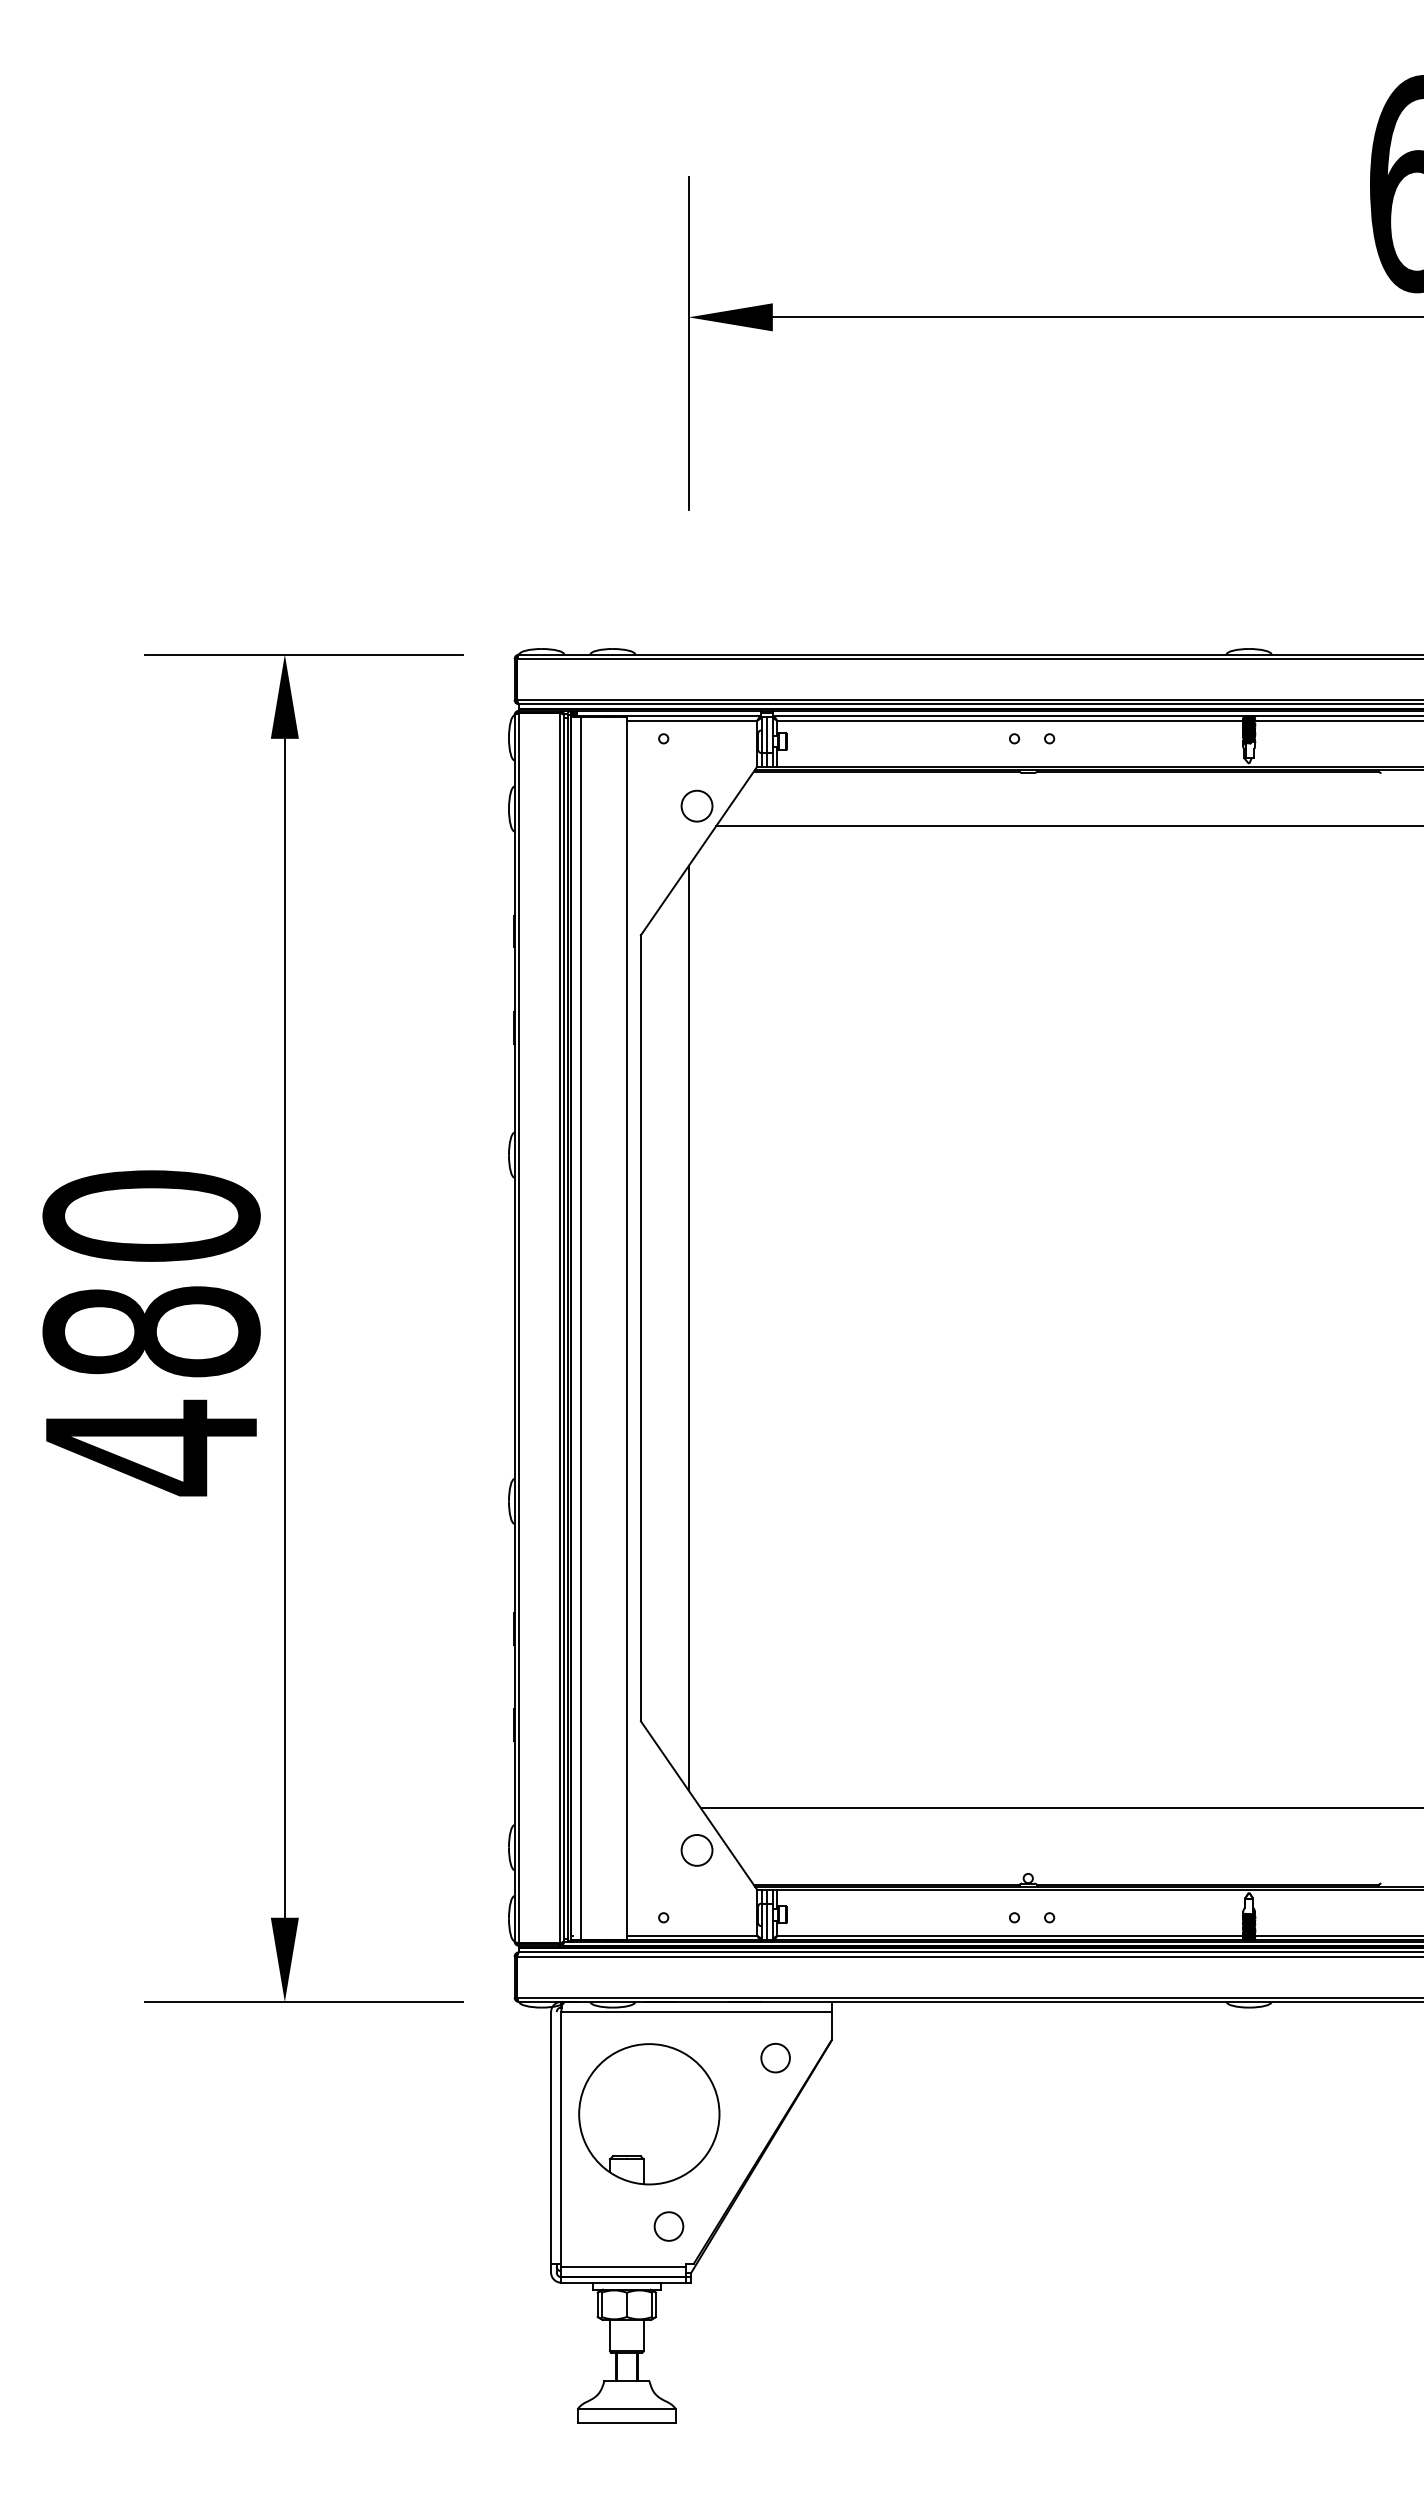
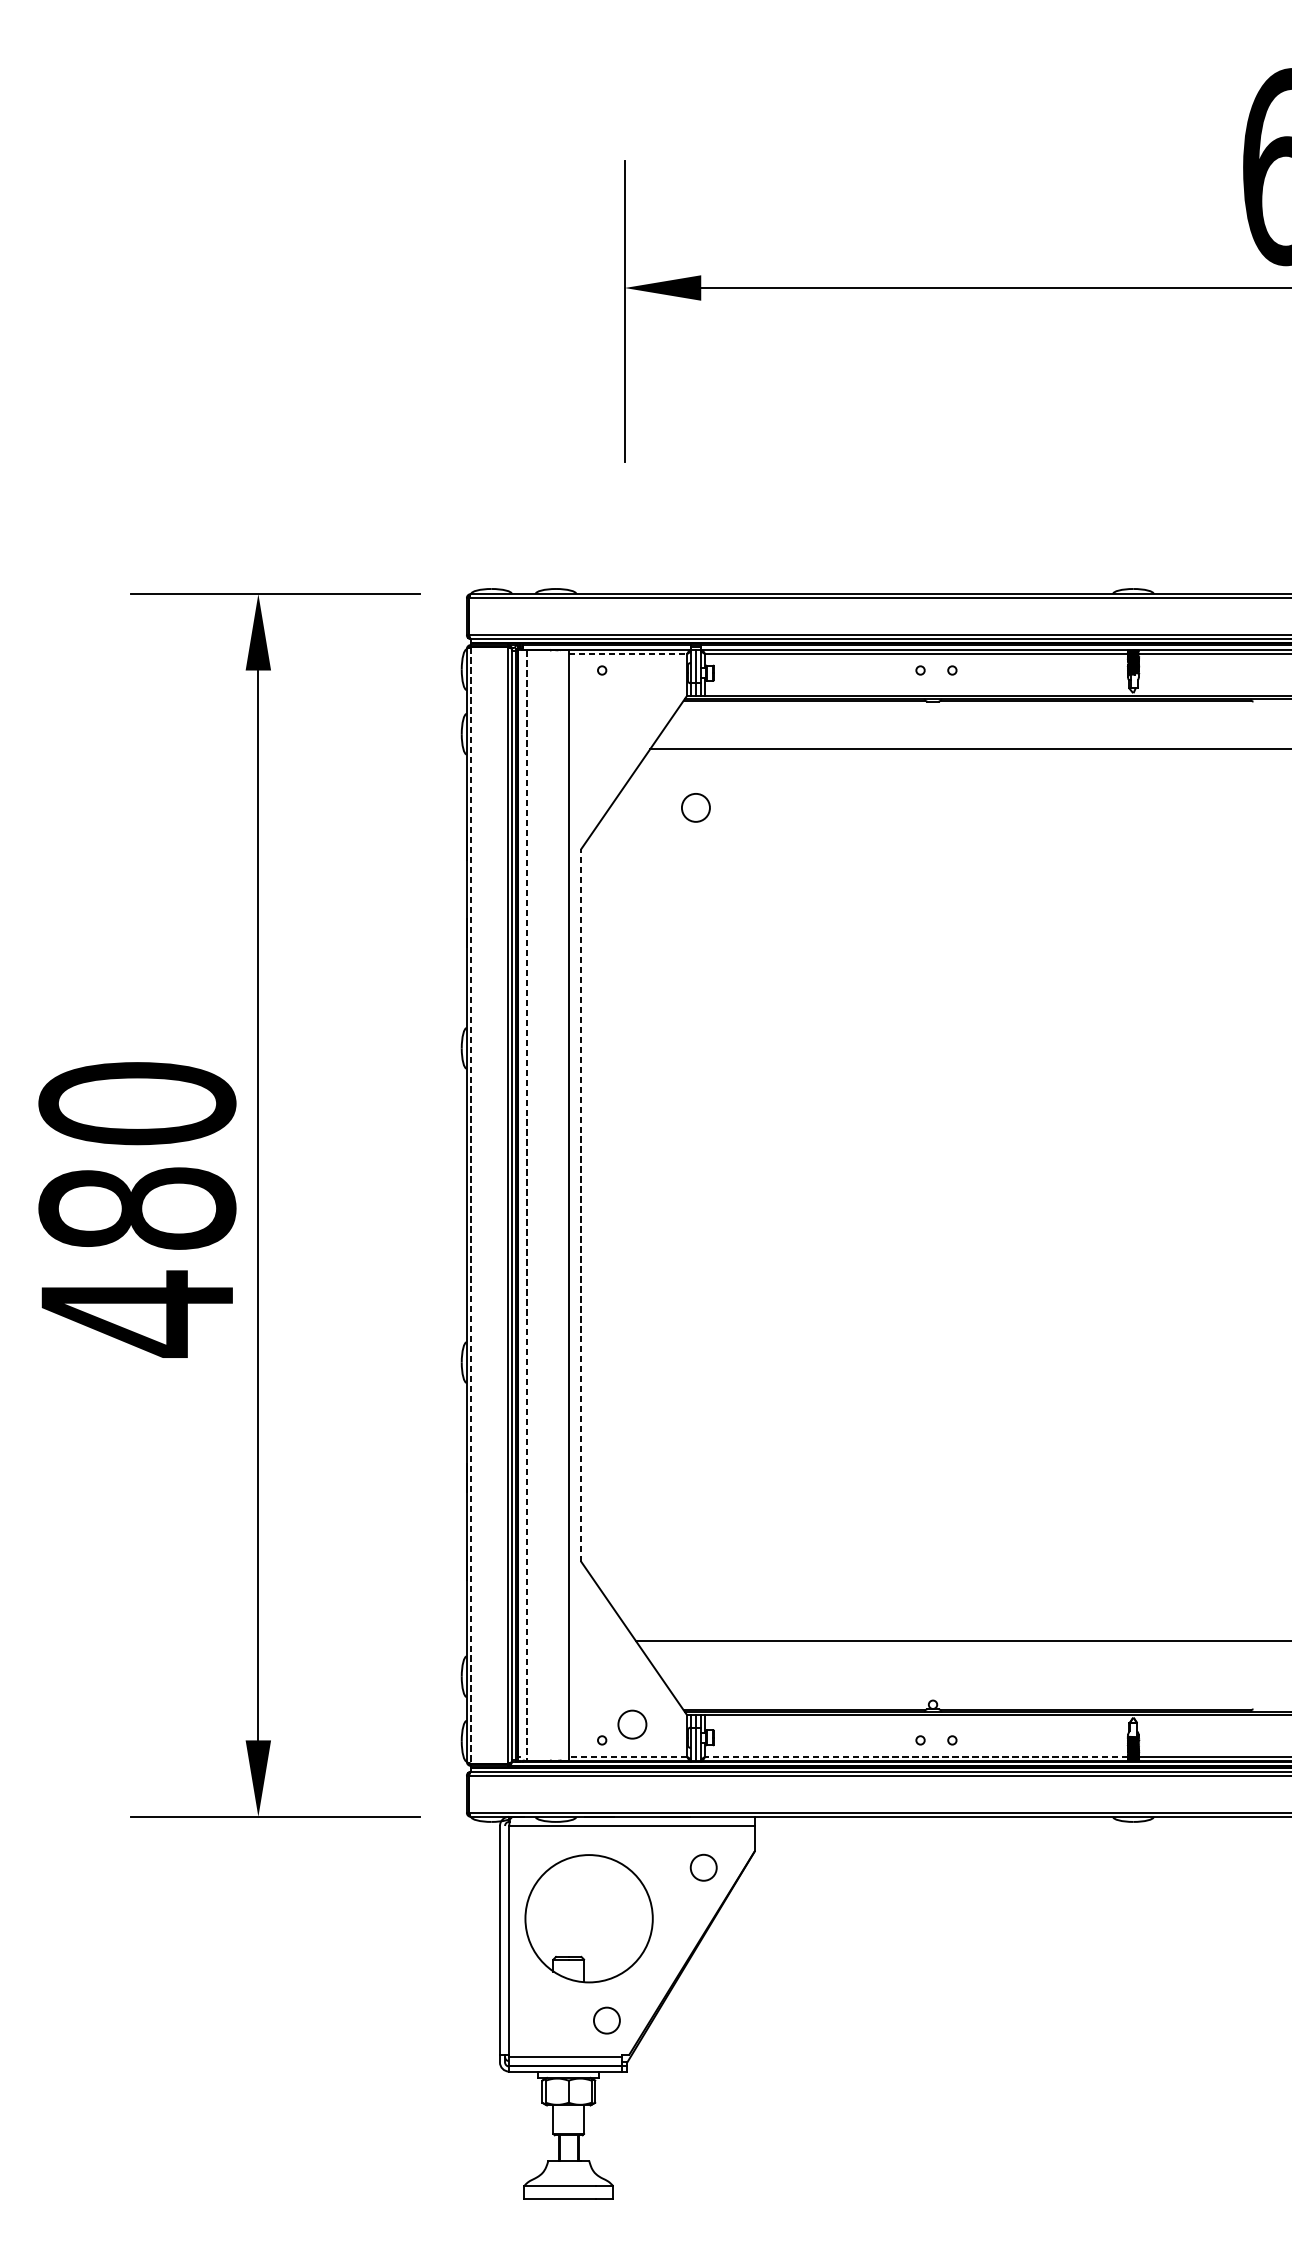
line: (692, 720) -> (628, 653), solid -> dashed
circle: (696, 805) -> (695, 807), moved
line: (519, 1328) -> (471, 1205), solid -> dashed
line: (580, 1328) -> (526, 1205), solid -> dashed
line: (640, 1328) -> (581, 1205), solid -> dashed
line: (688, 1328) -> (624, 1205), removed
circle: (696, 1850) -> (631, 1724), moved
line: (691, 1935) -> (627, 1756), solid -> dashed
line: (1009, 1935) -> (915, 1756), solid -> dashed

